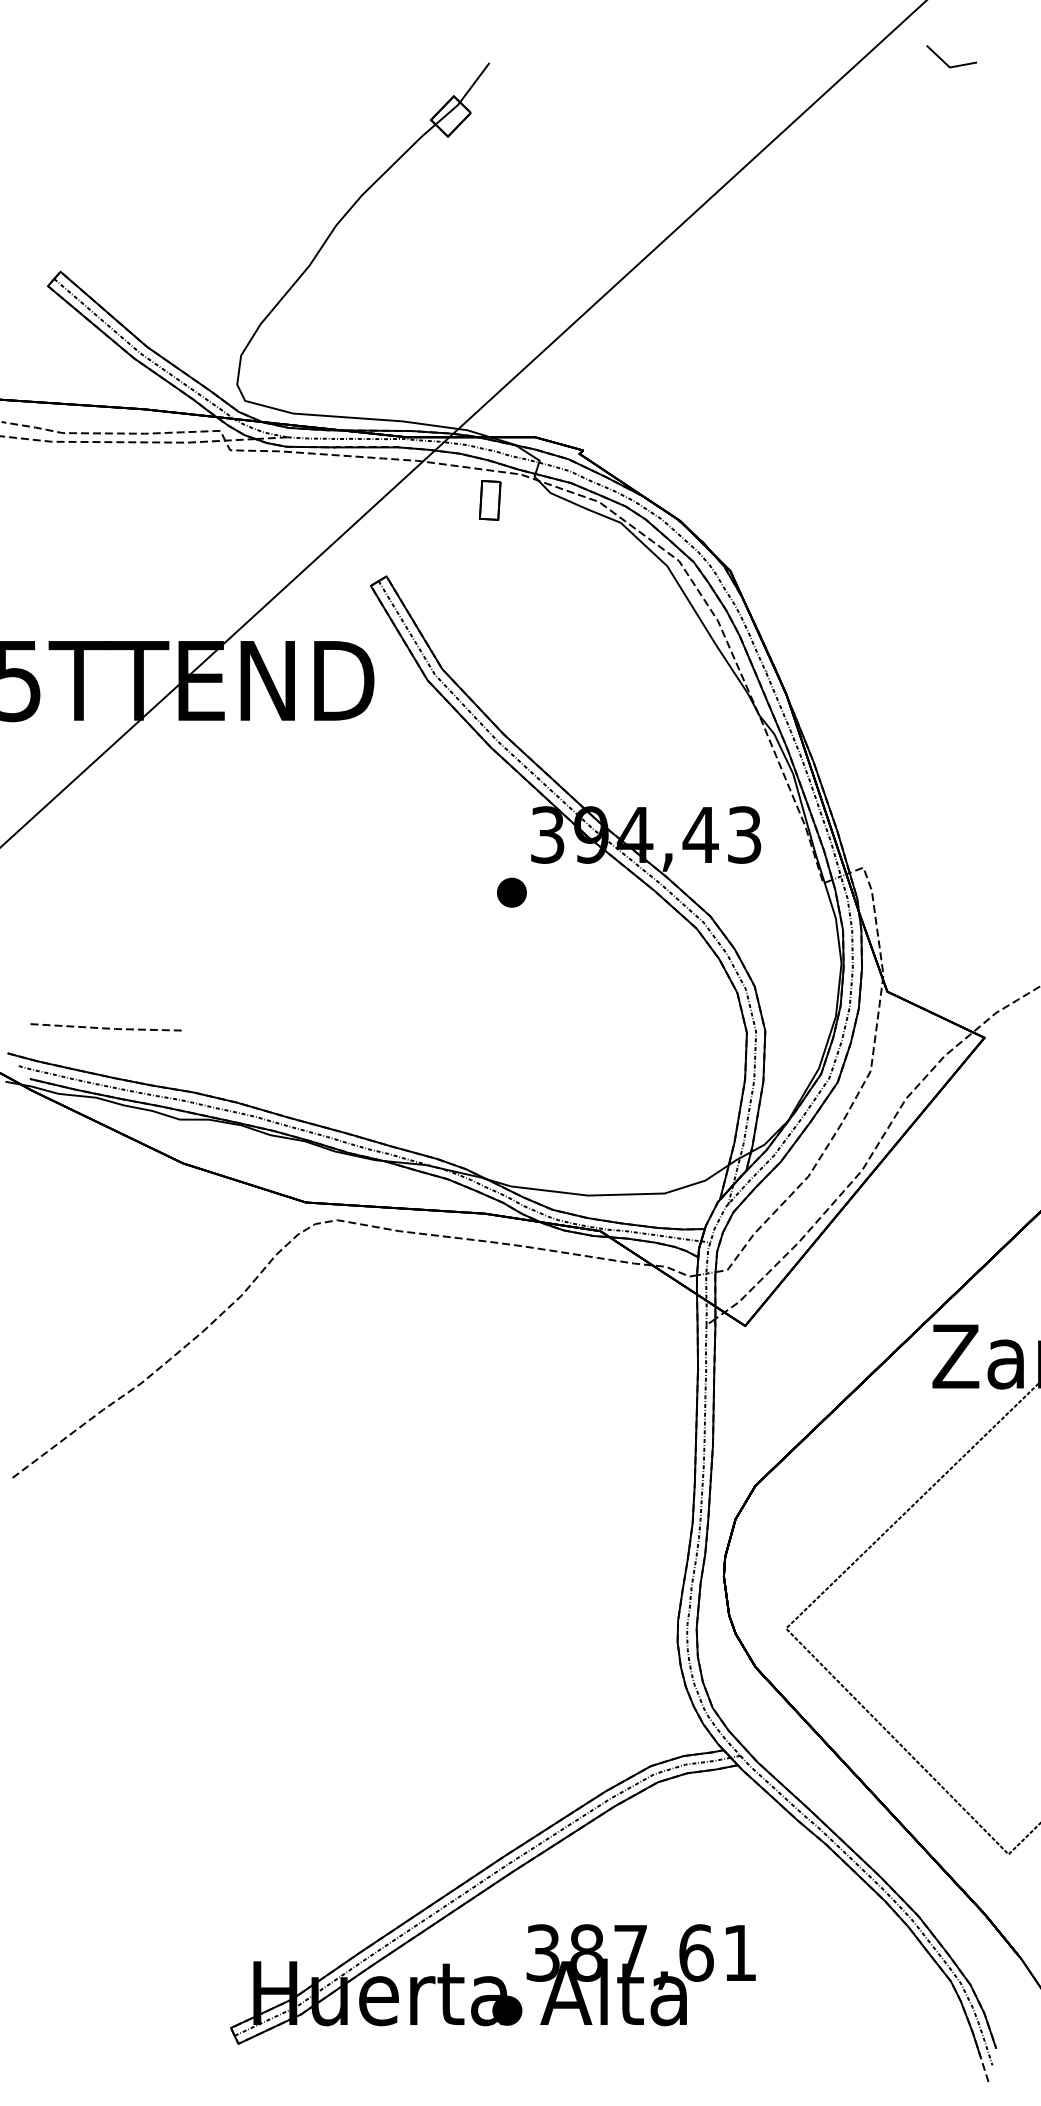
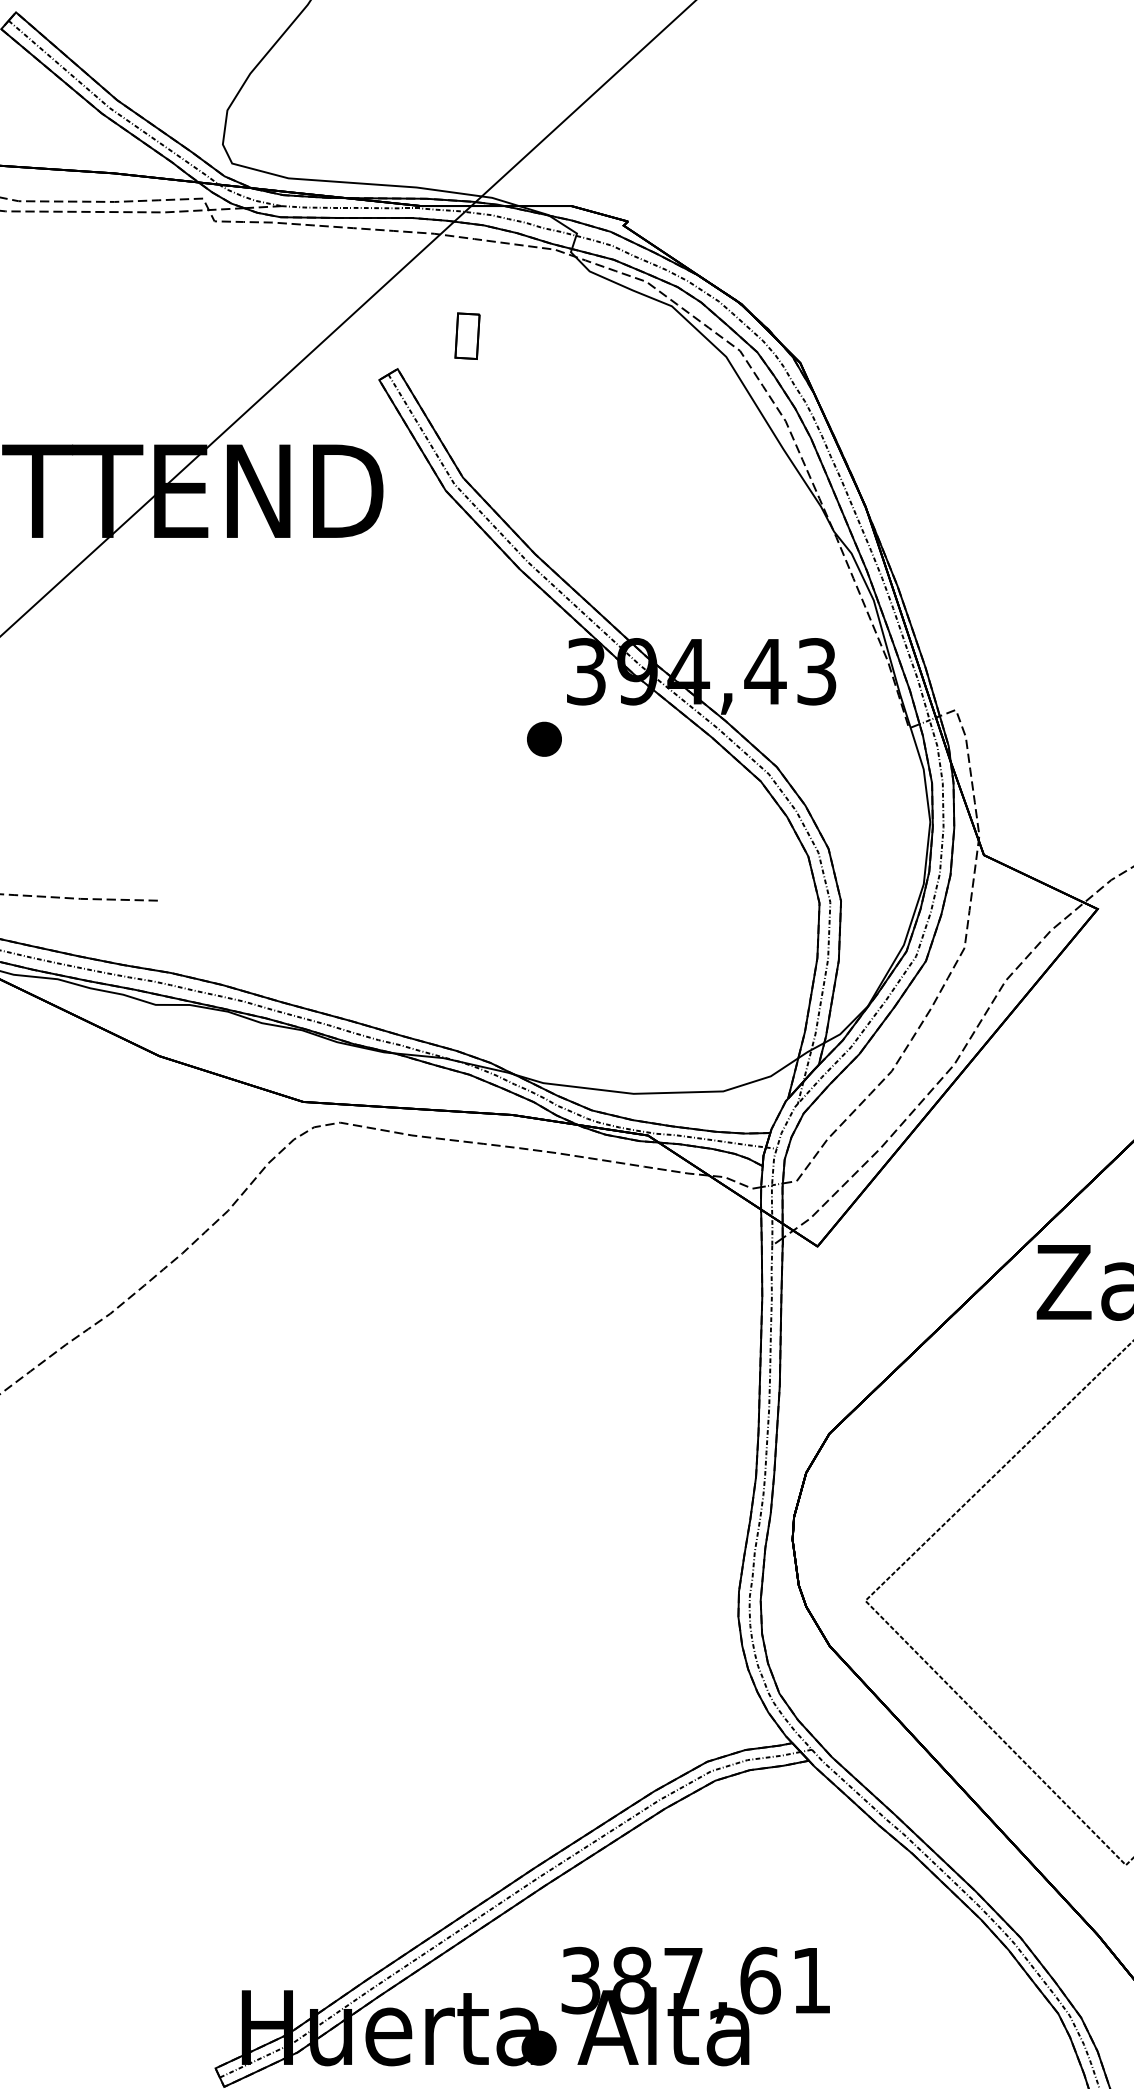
part: (490, 500) -> (467, 336), moved

